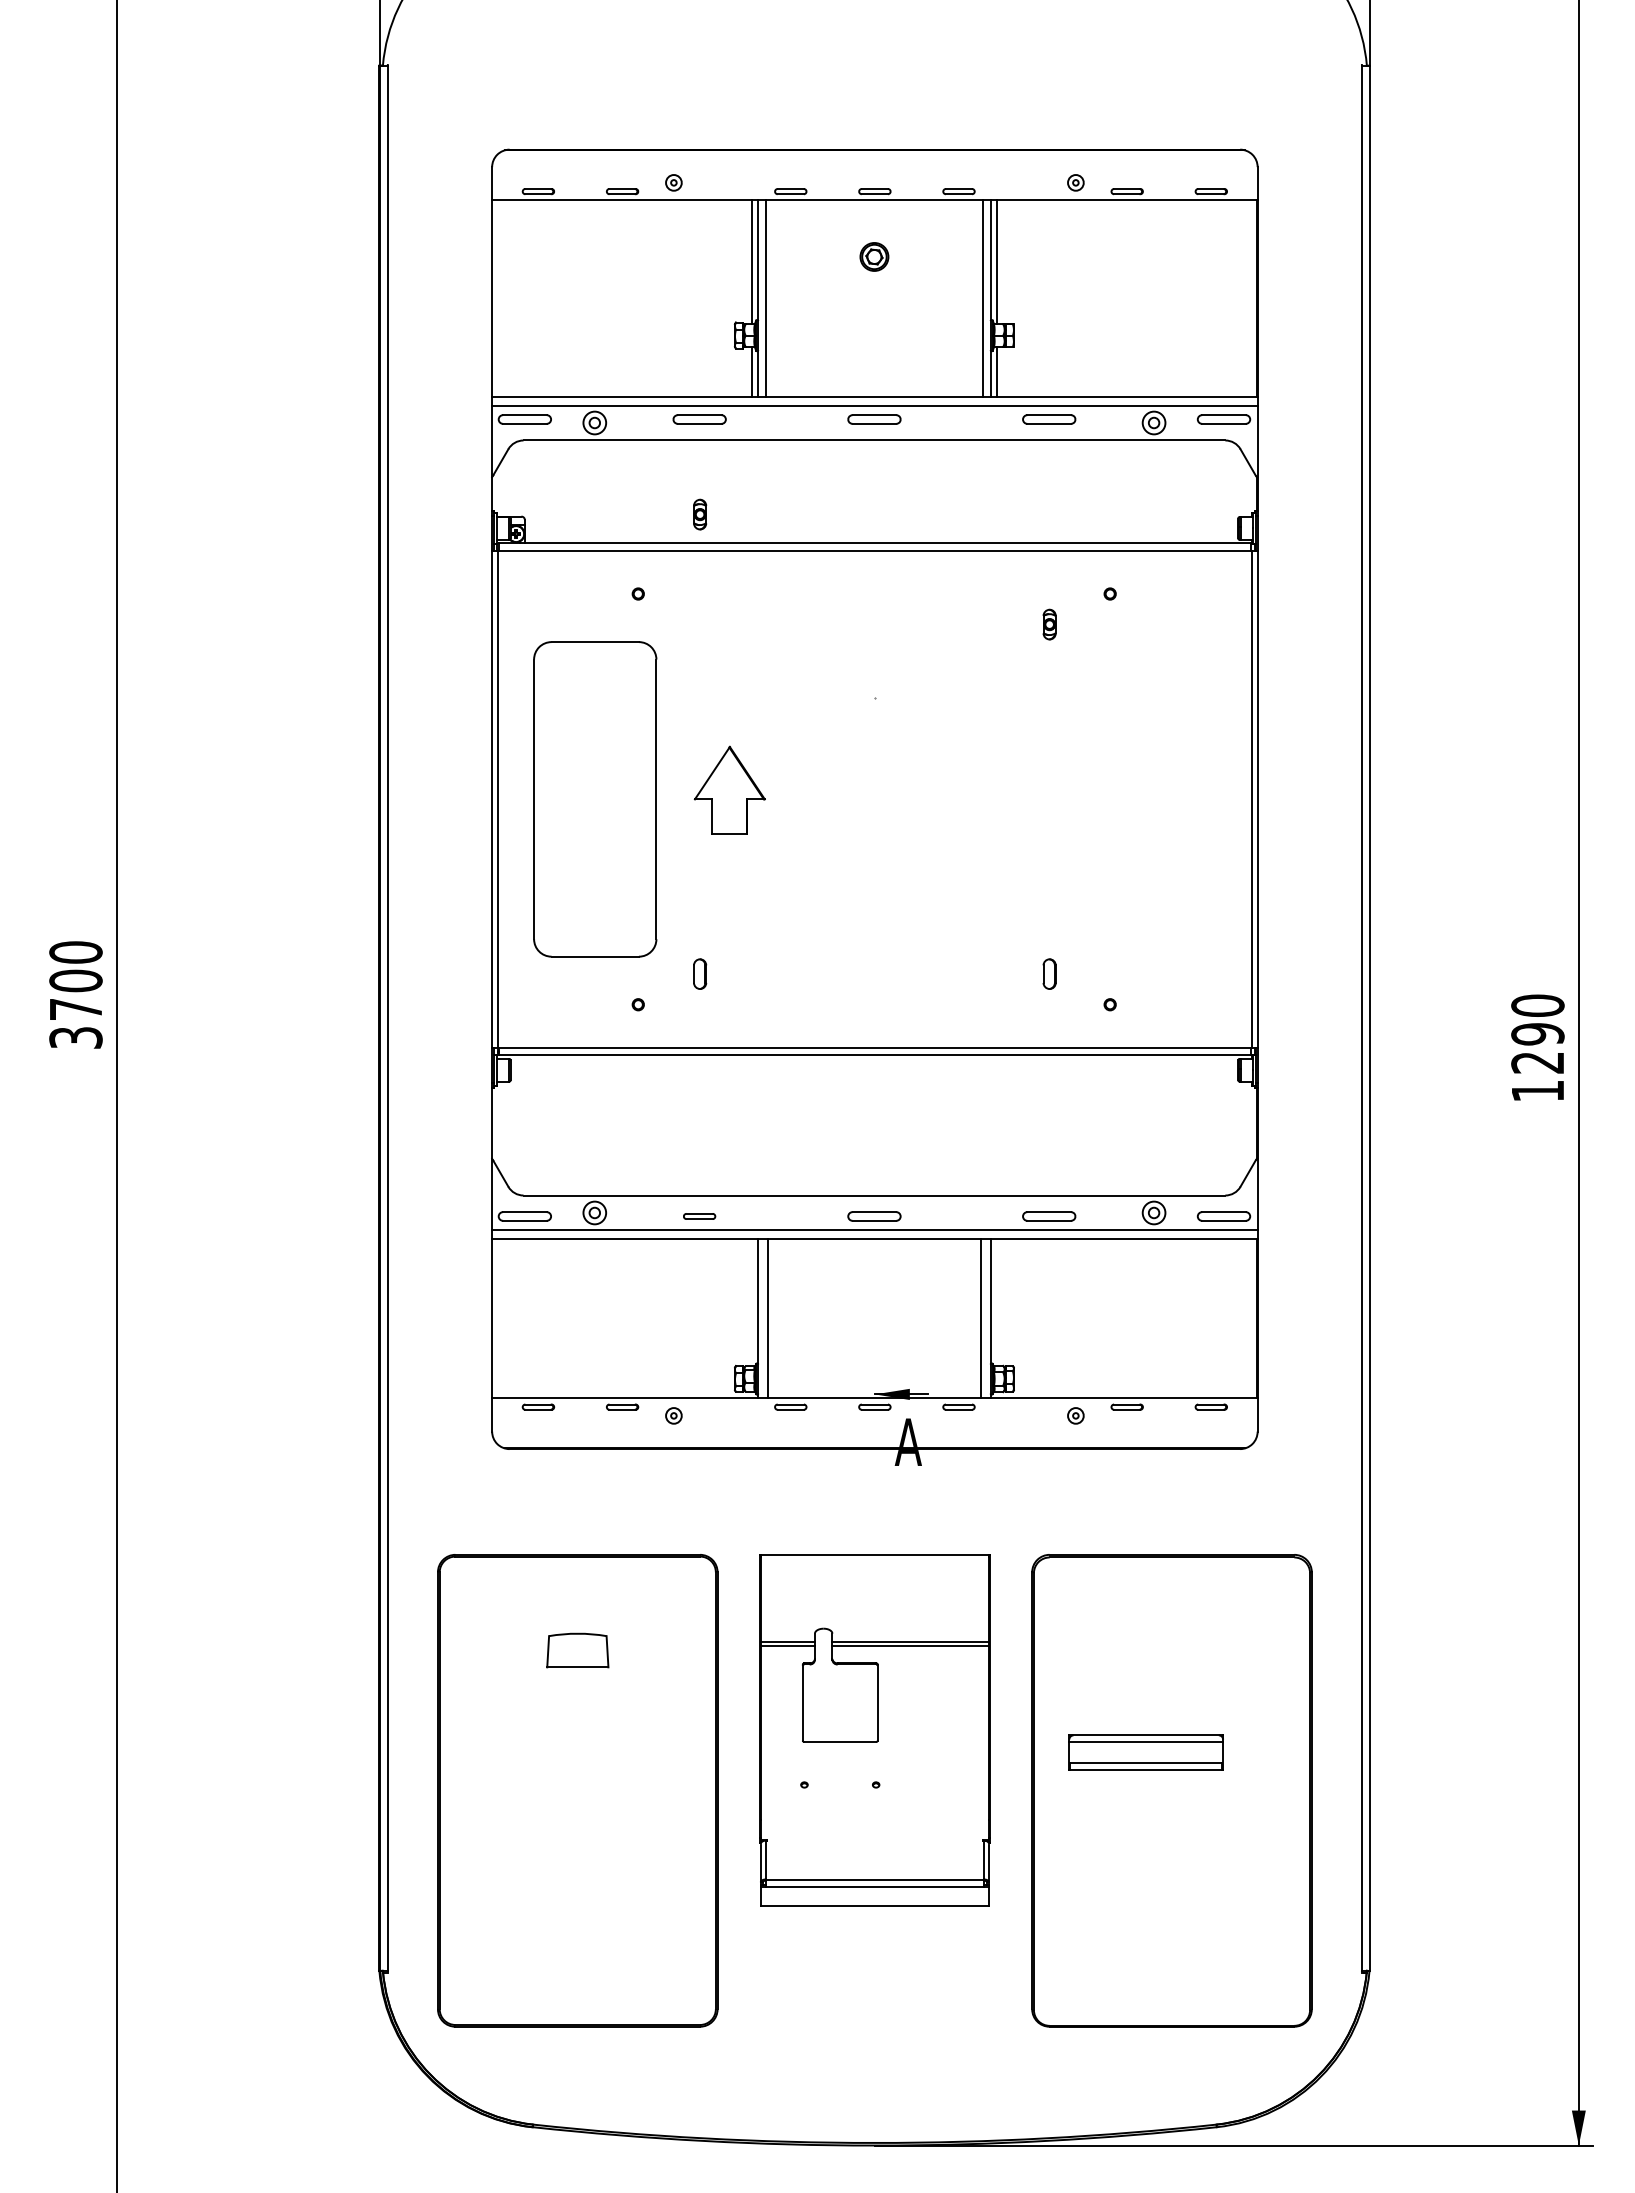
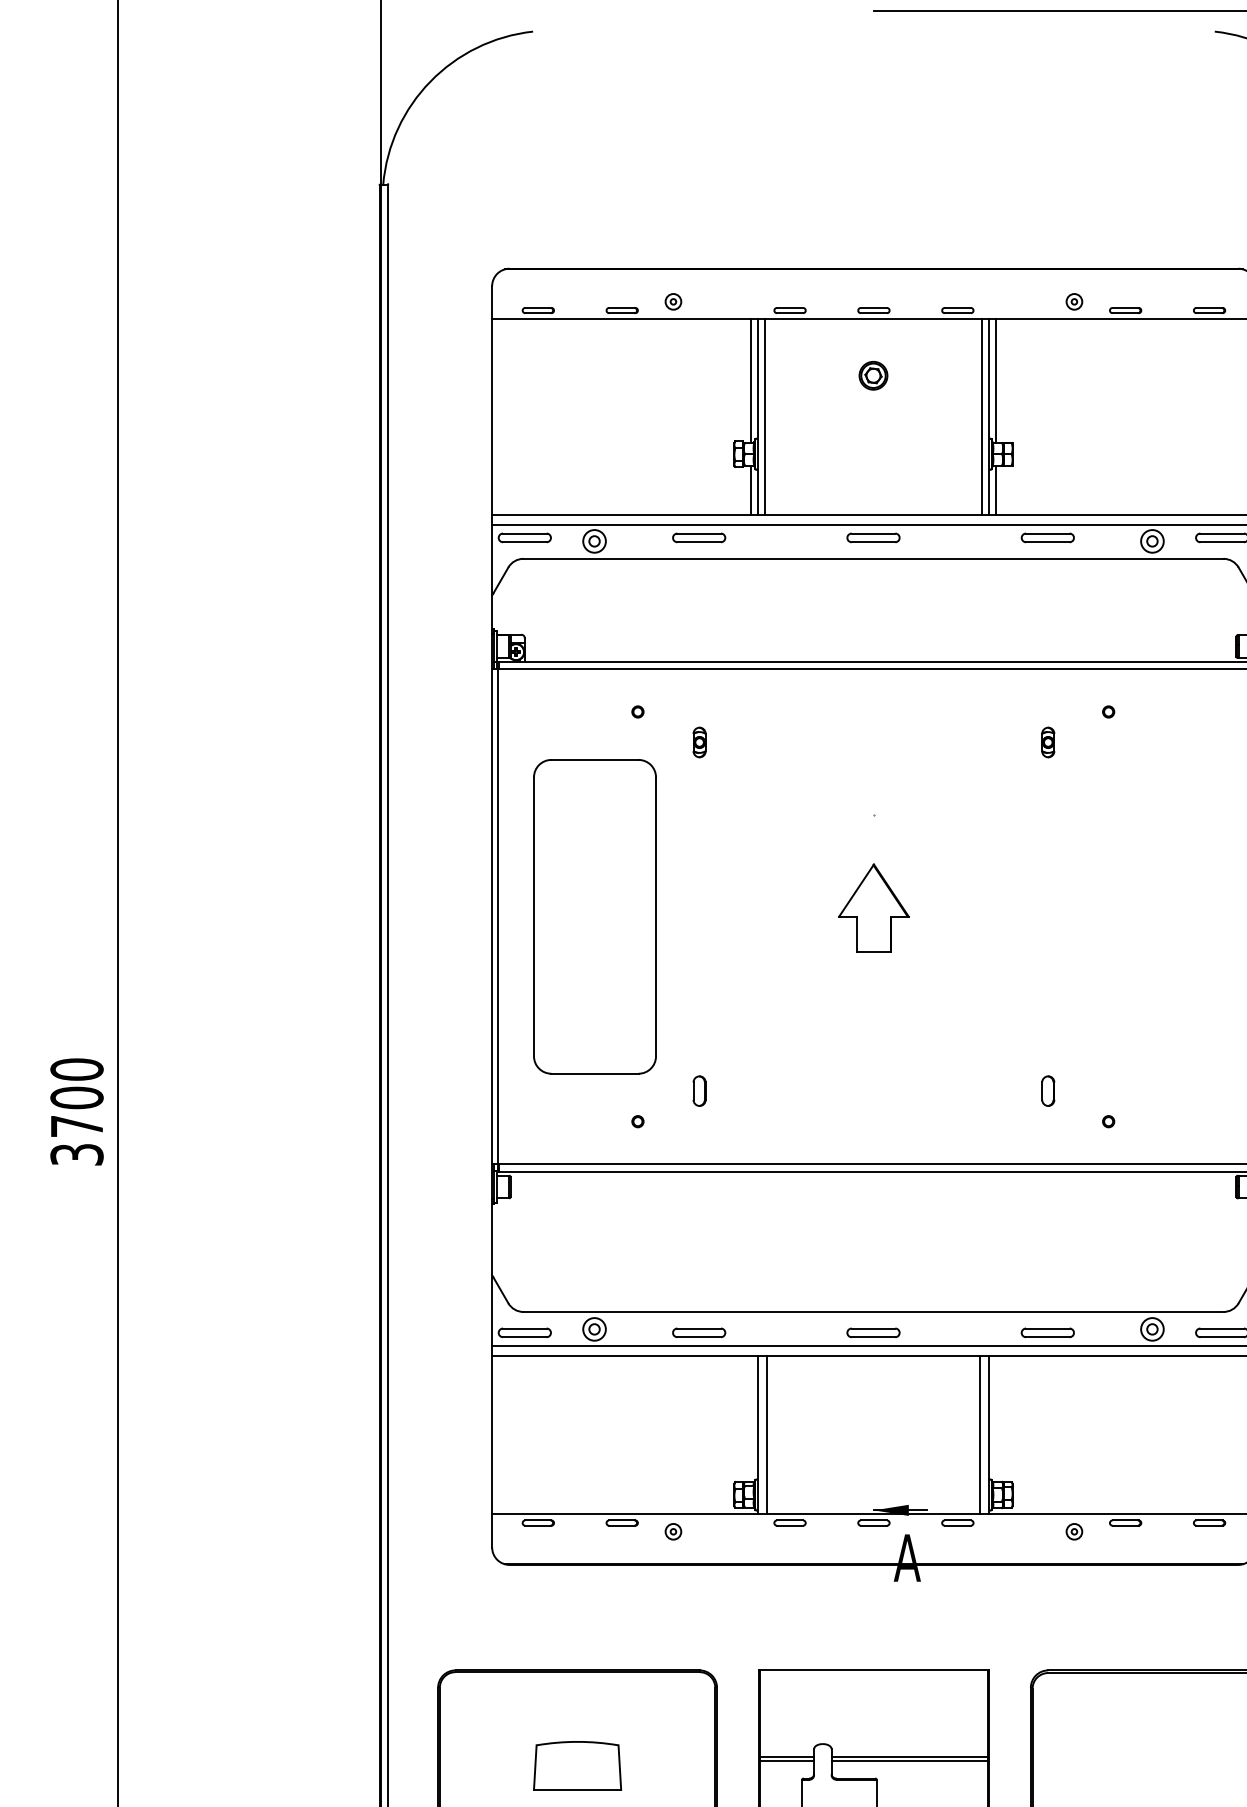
part: (700, 514) -> (699, 742), moved
part: (729, 789) -> (873, 906), moved
part: (699, 1216) -> (698, 1332), size x1.67
part: (577, 1650) -> (577, 1765), size x1.43

